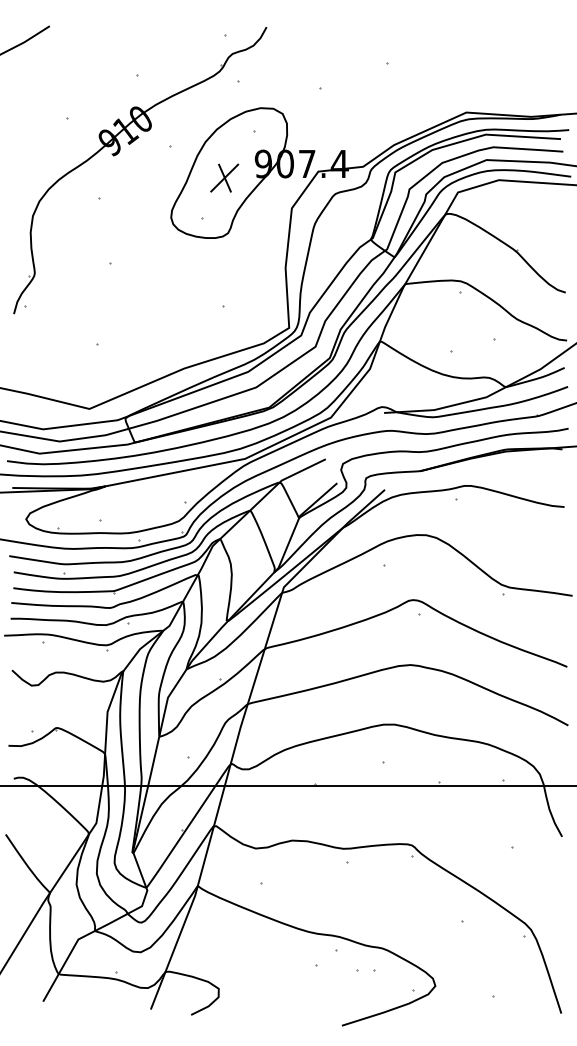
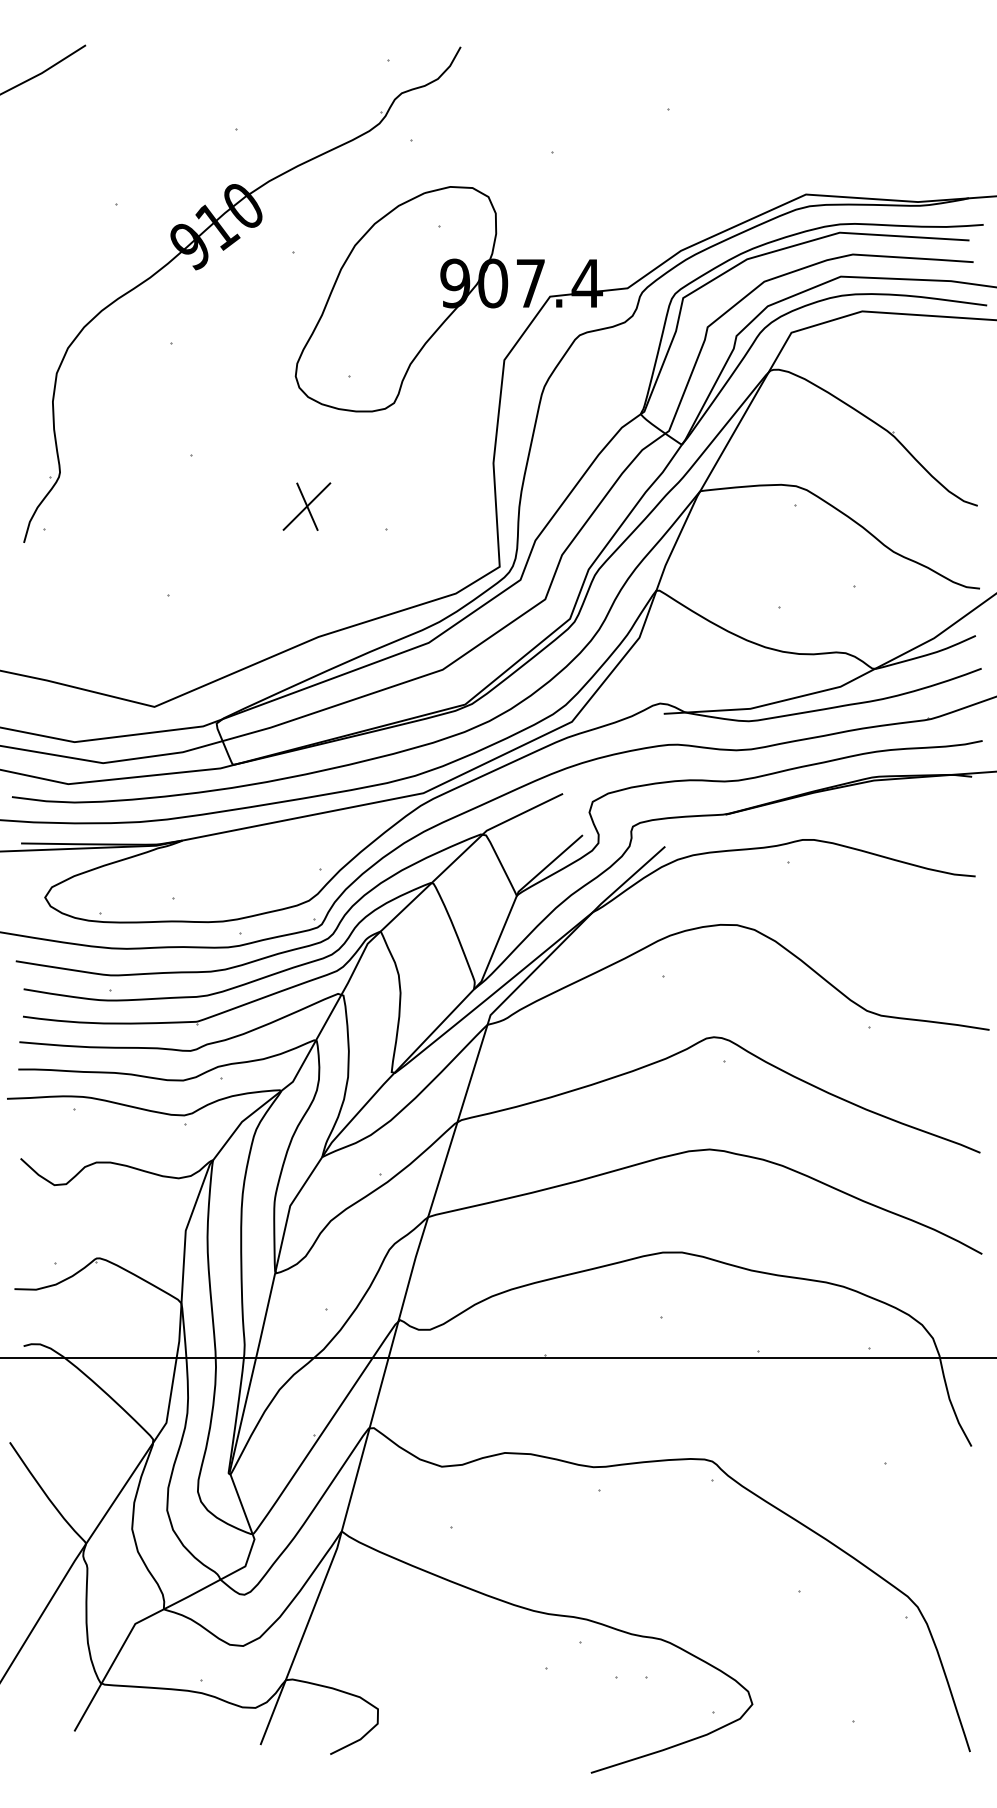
part: (224, 177) -> (306, 505), moved

